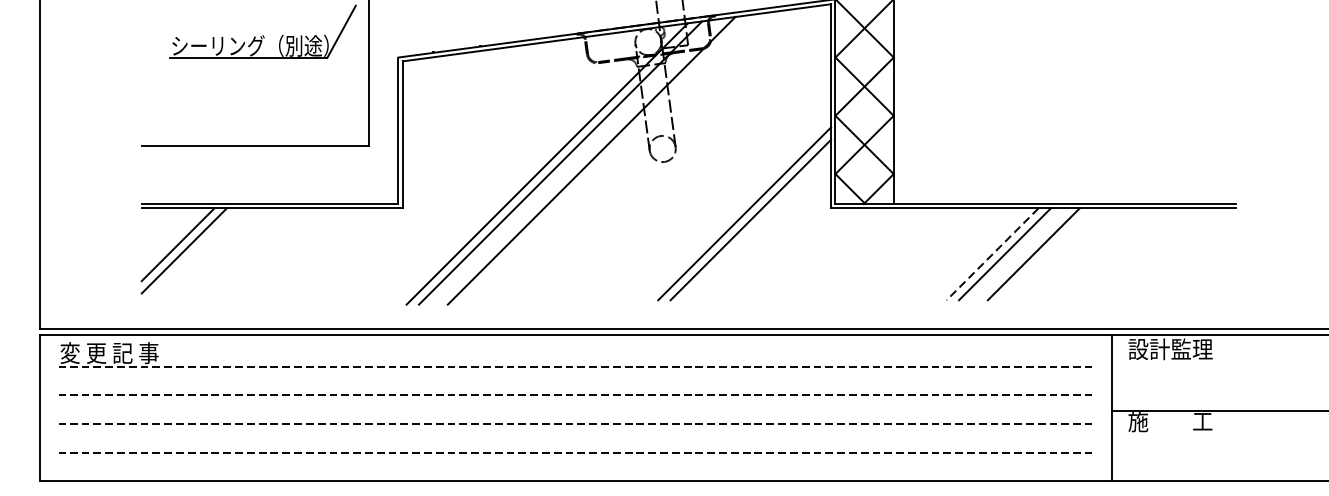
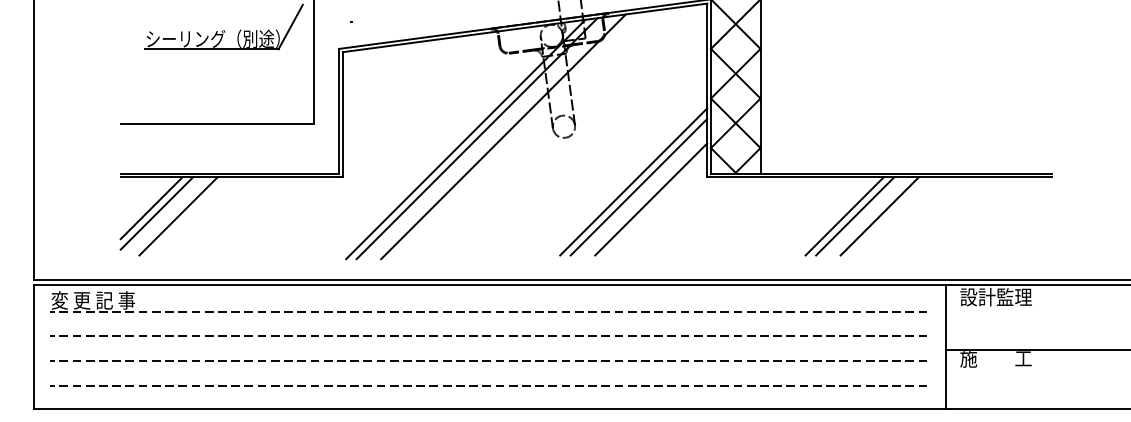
line: (765, 234) -> (651, 199), added
line: (209, 254) -> (178, 216), added
line: (992, 254) -> (844, 216), dashed -> solid

